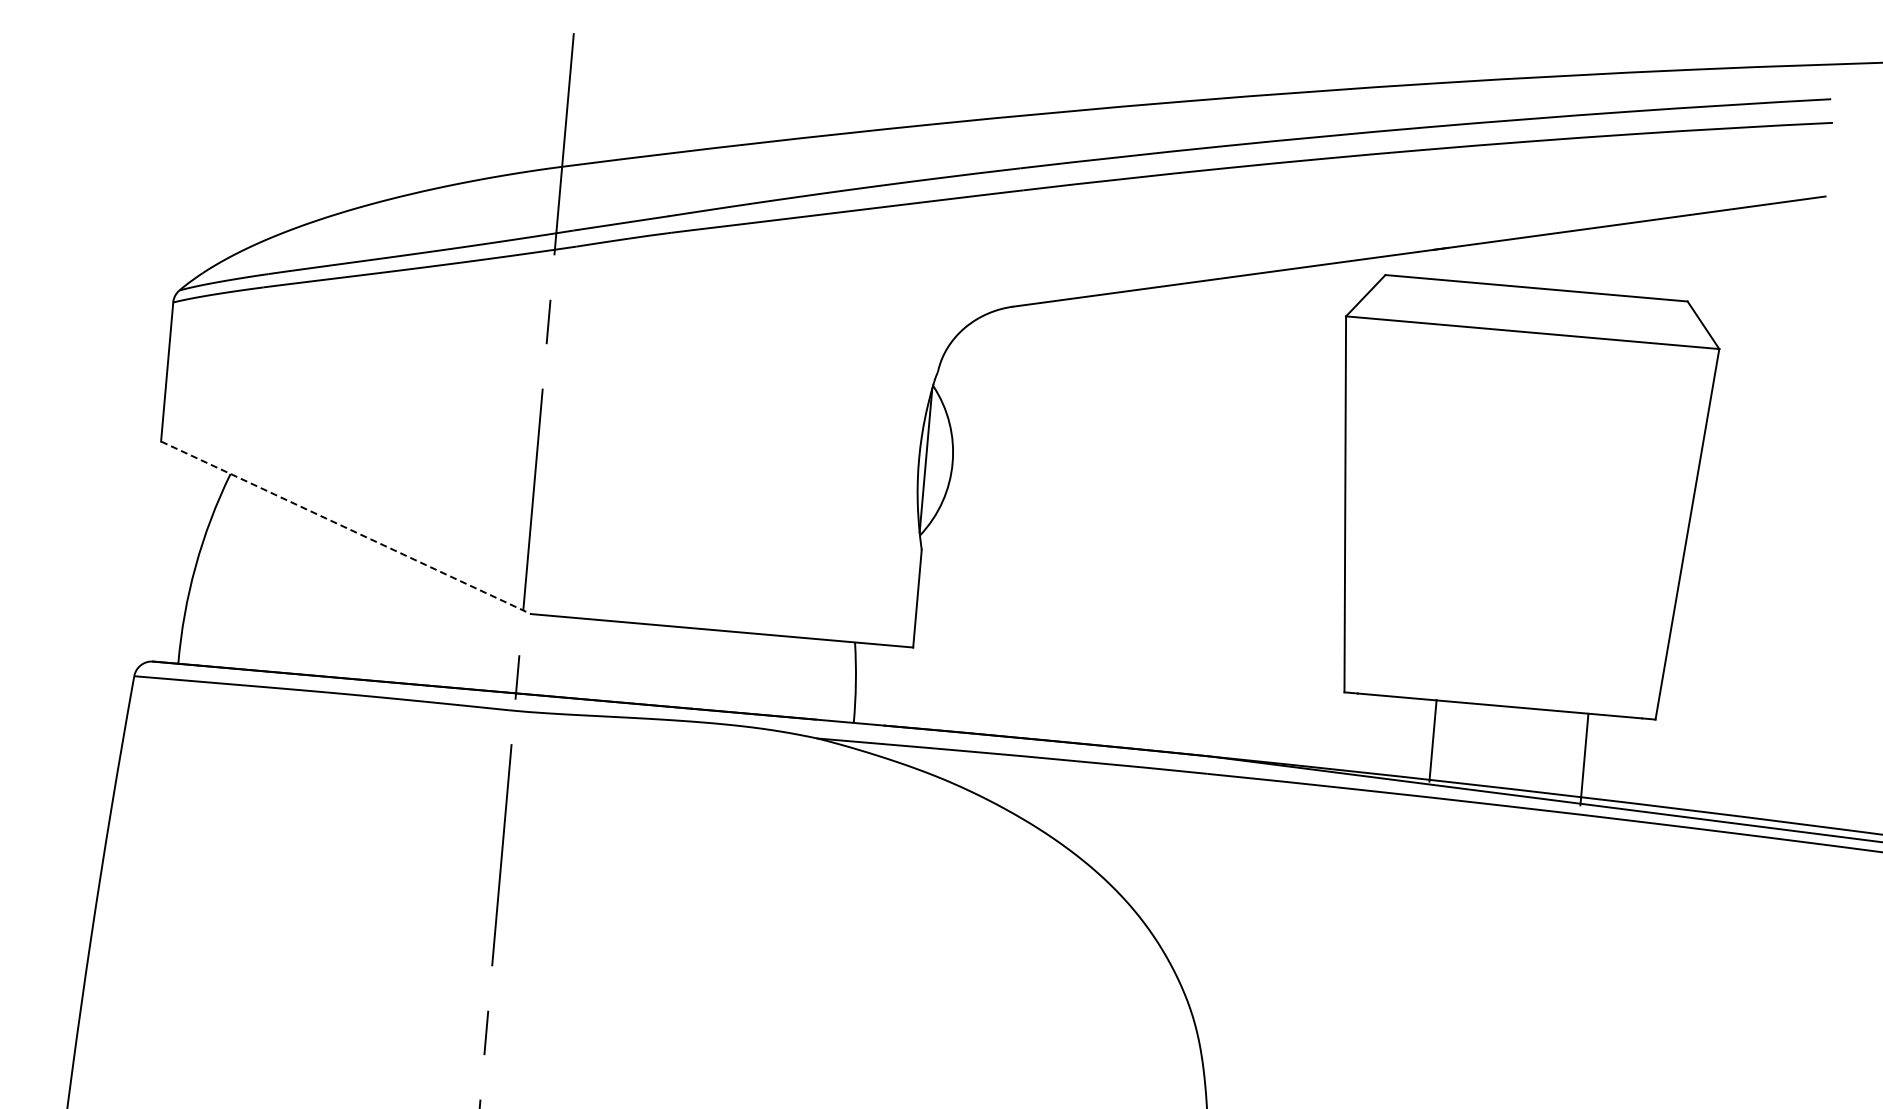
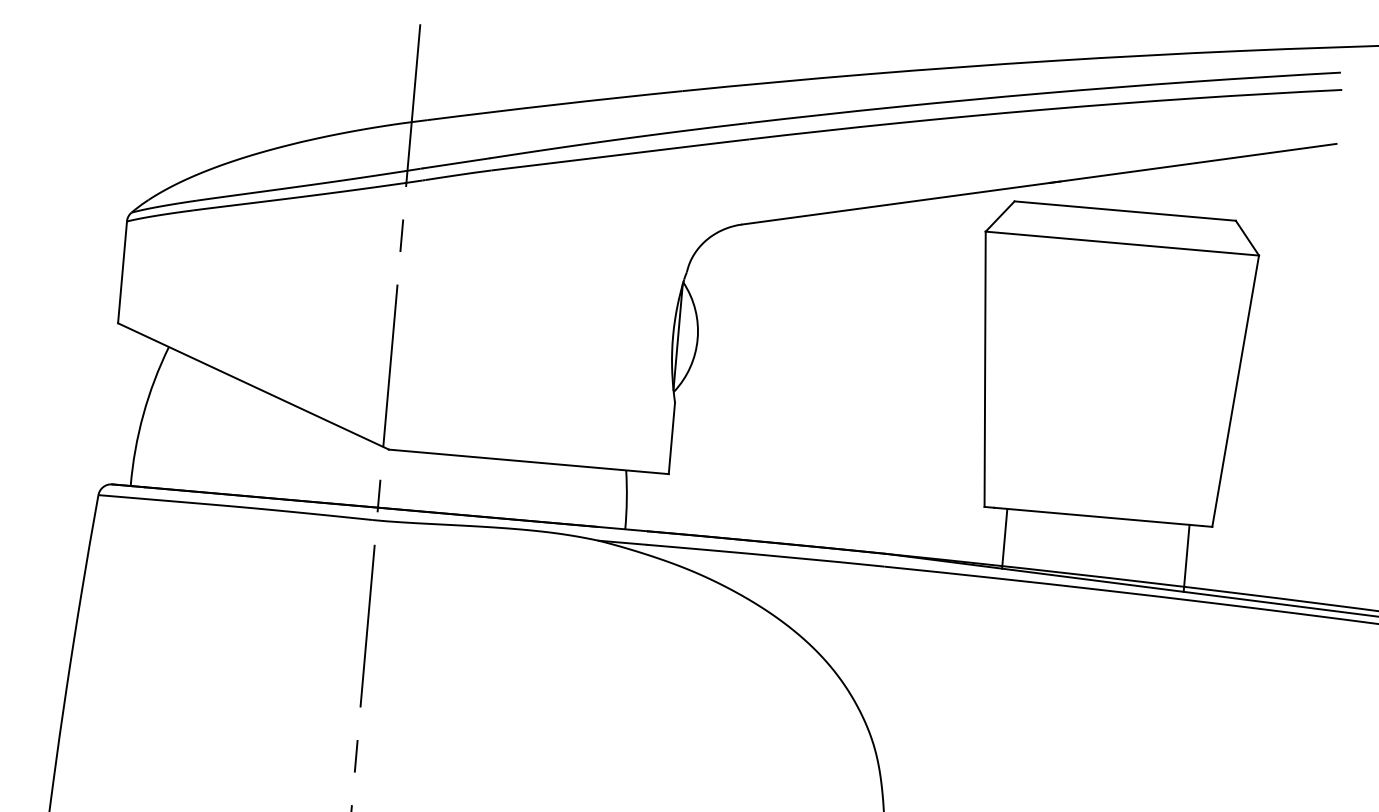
line: (346, 528) -> (253, 386), dashed -> solid
line: (1432, 740) -> (1004, 538), moved
line: (1584, 759) -> (1186, 558), moved

